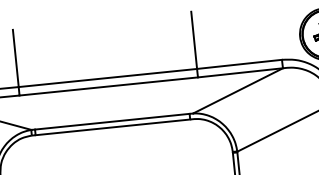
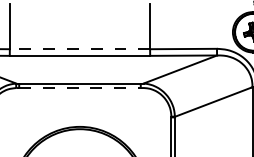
line: (107, 78) -> (79, 49), solid -> dashed
line: (112, 128) -> (79, 88), solid -> dashed

